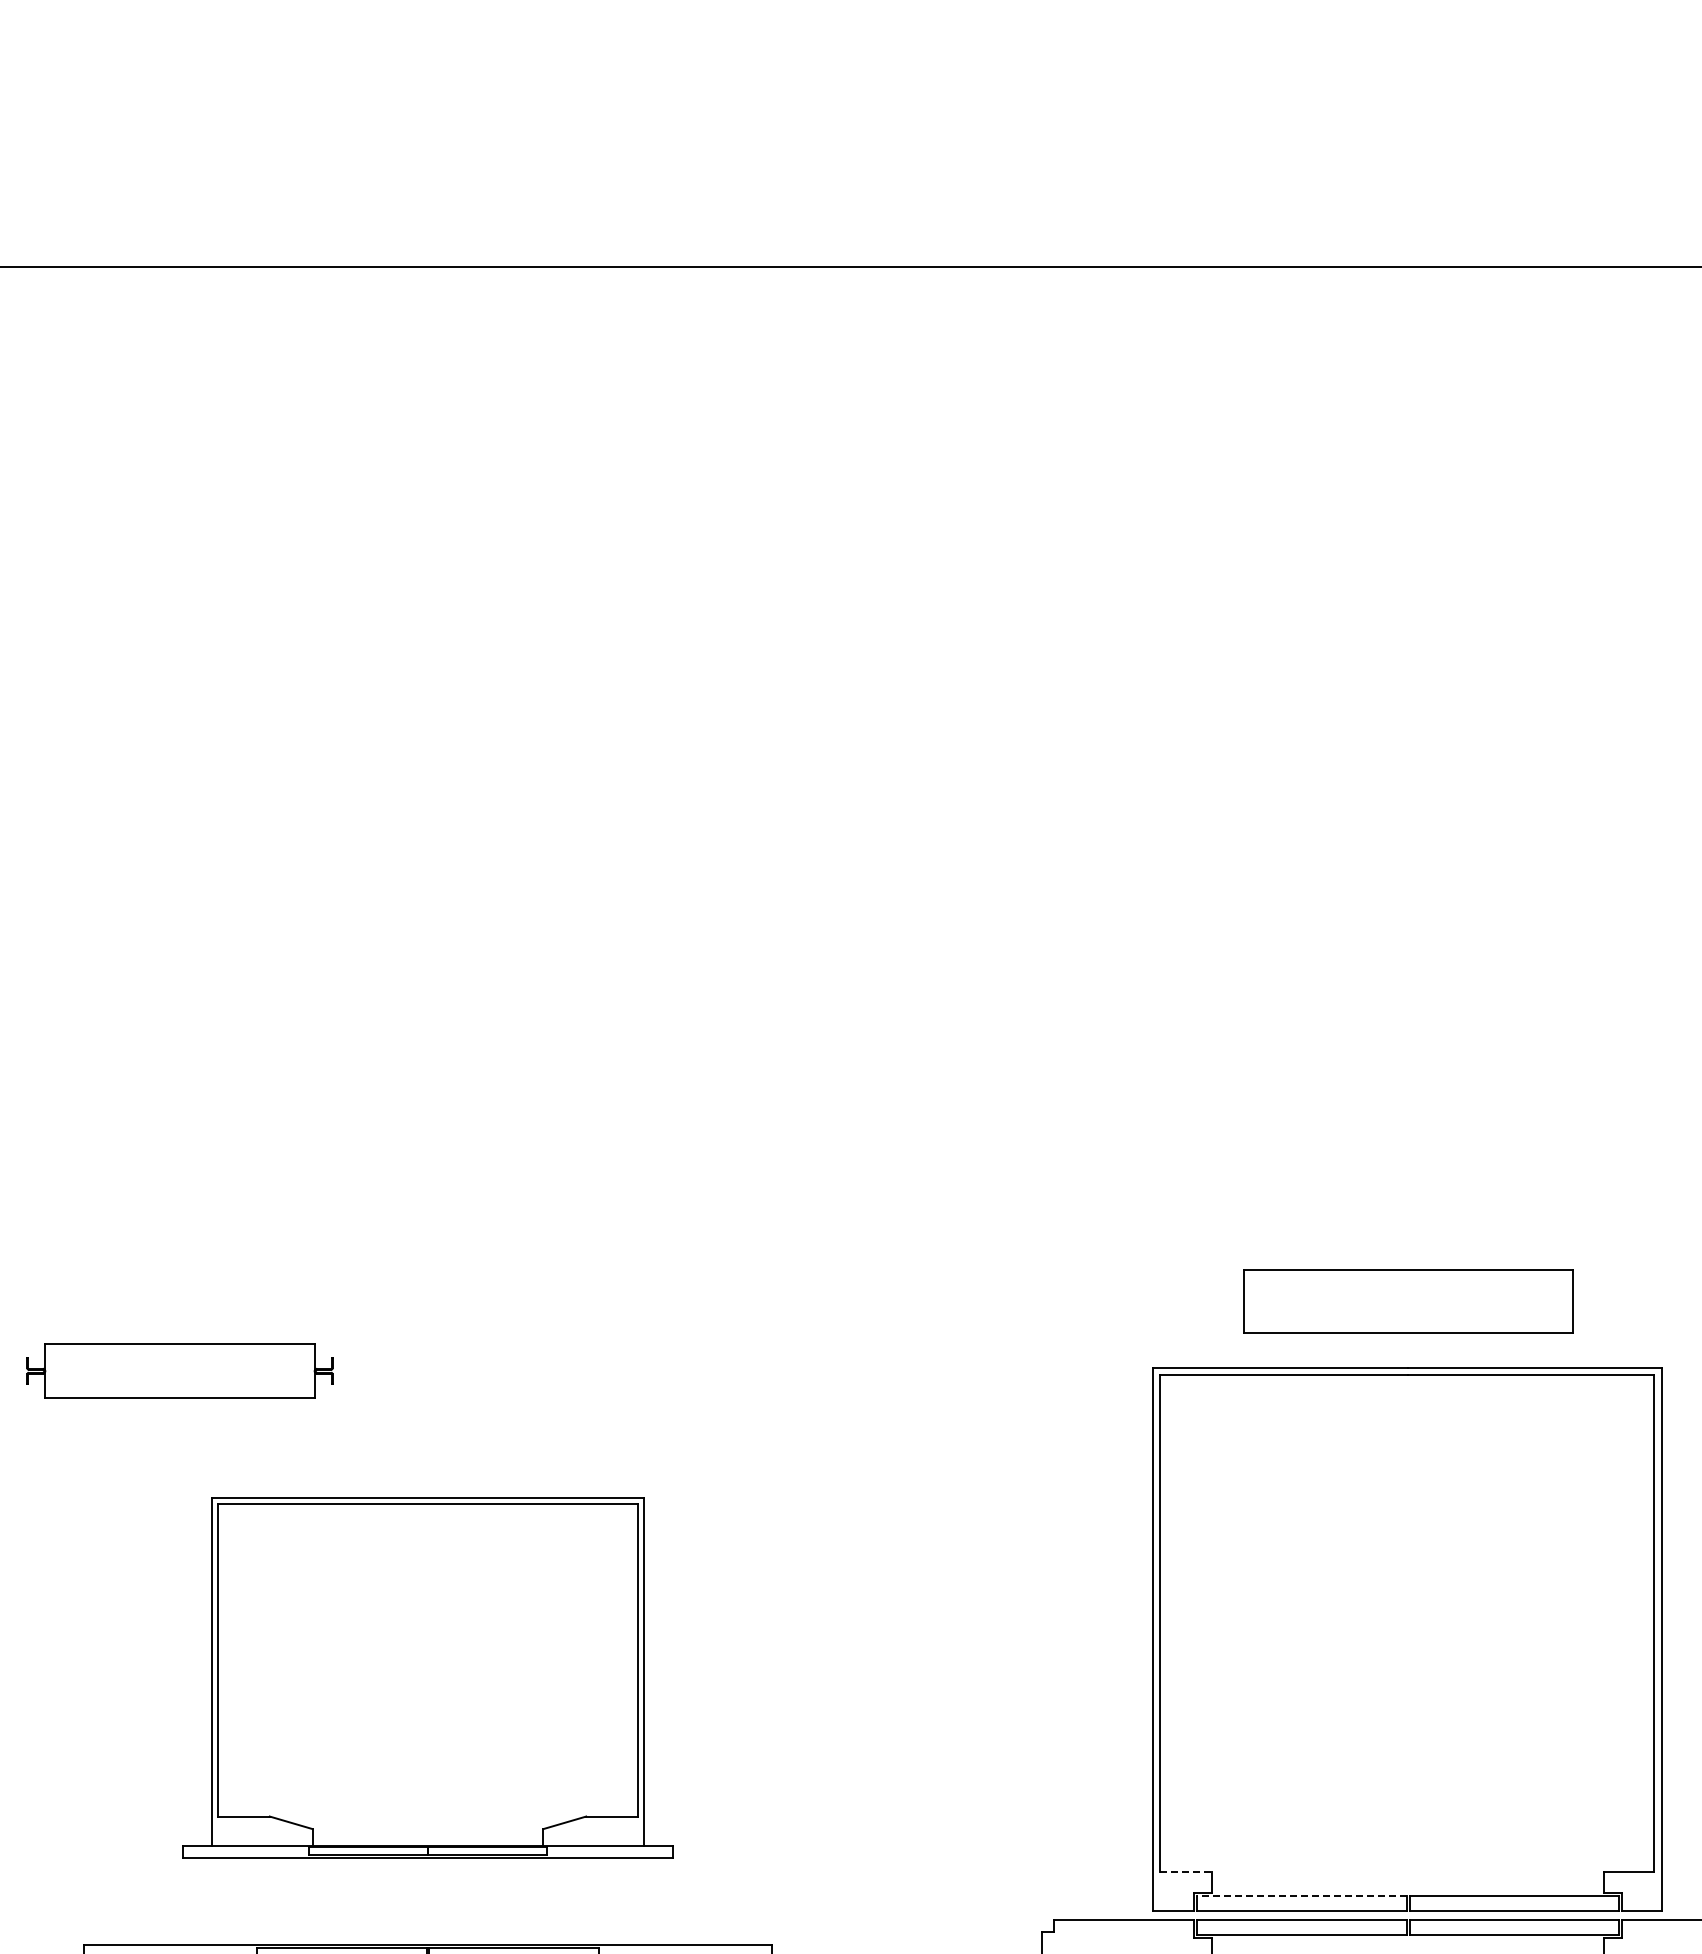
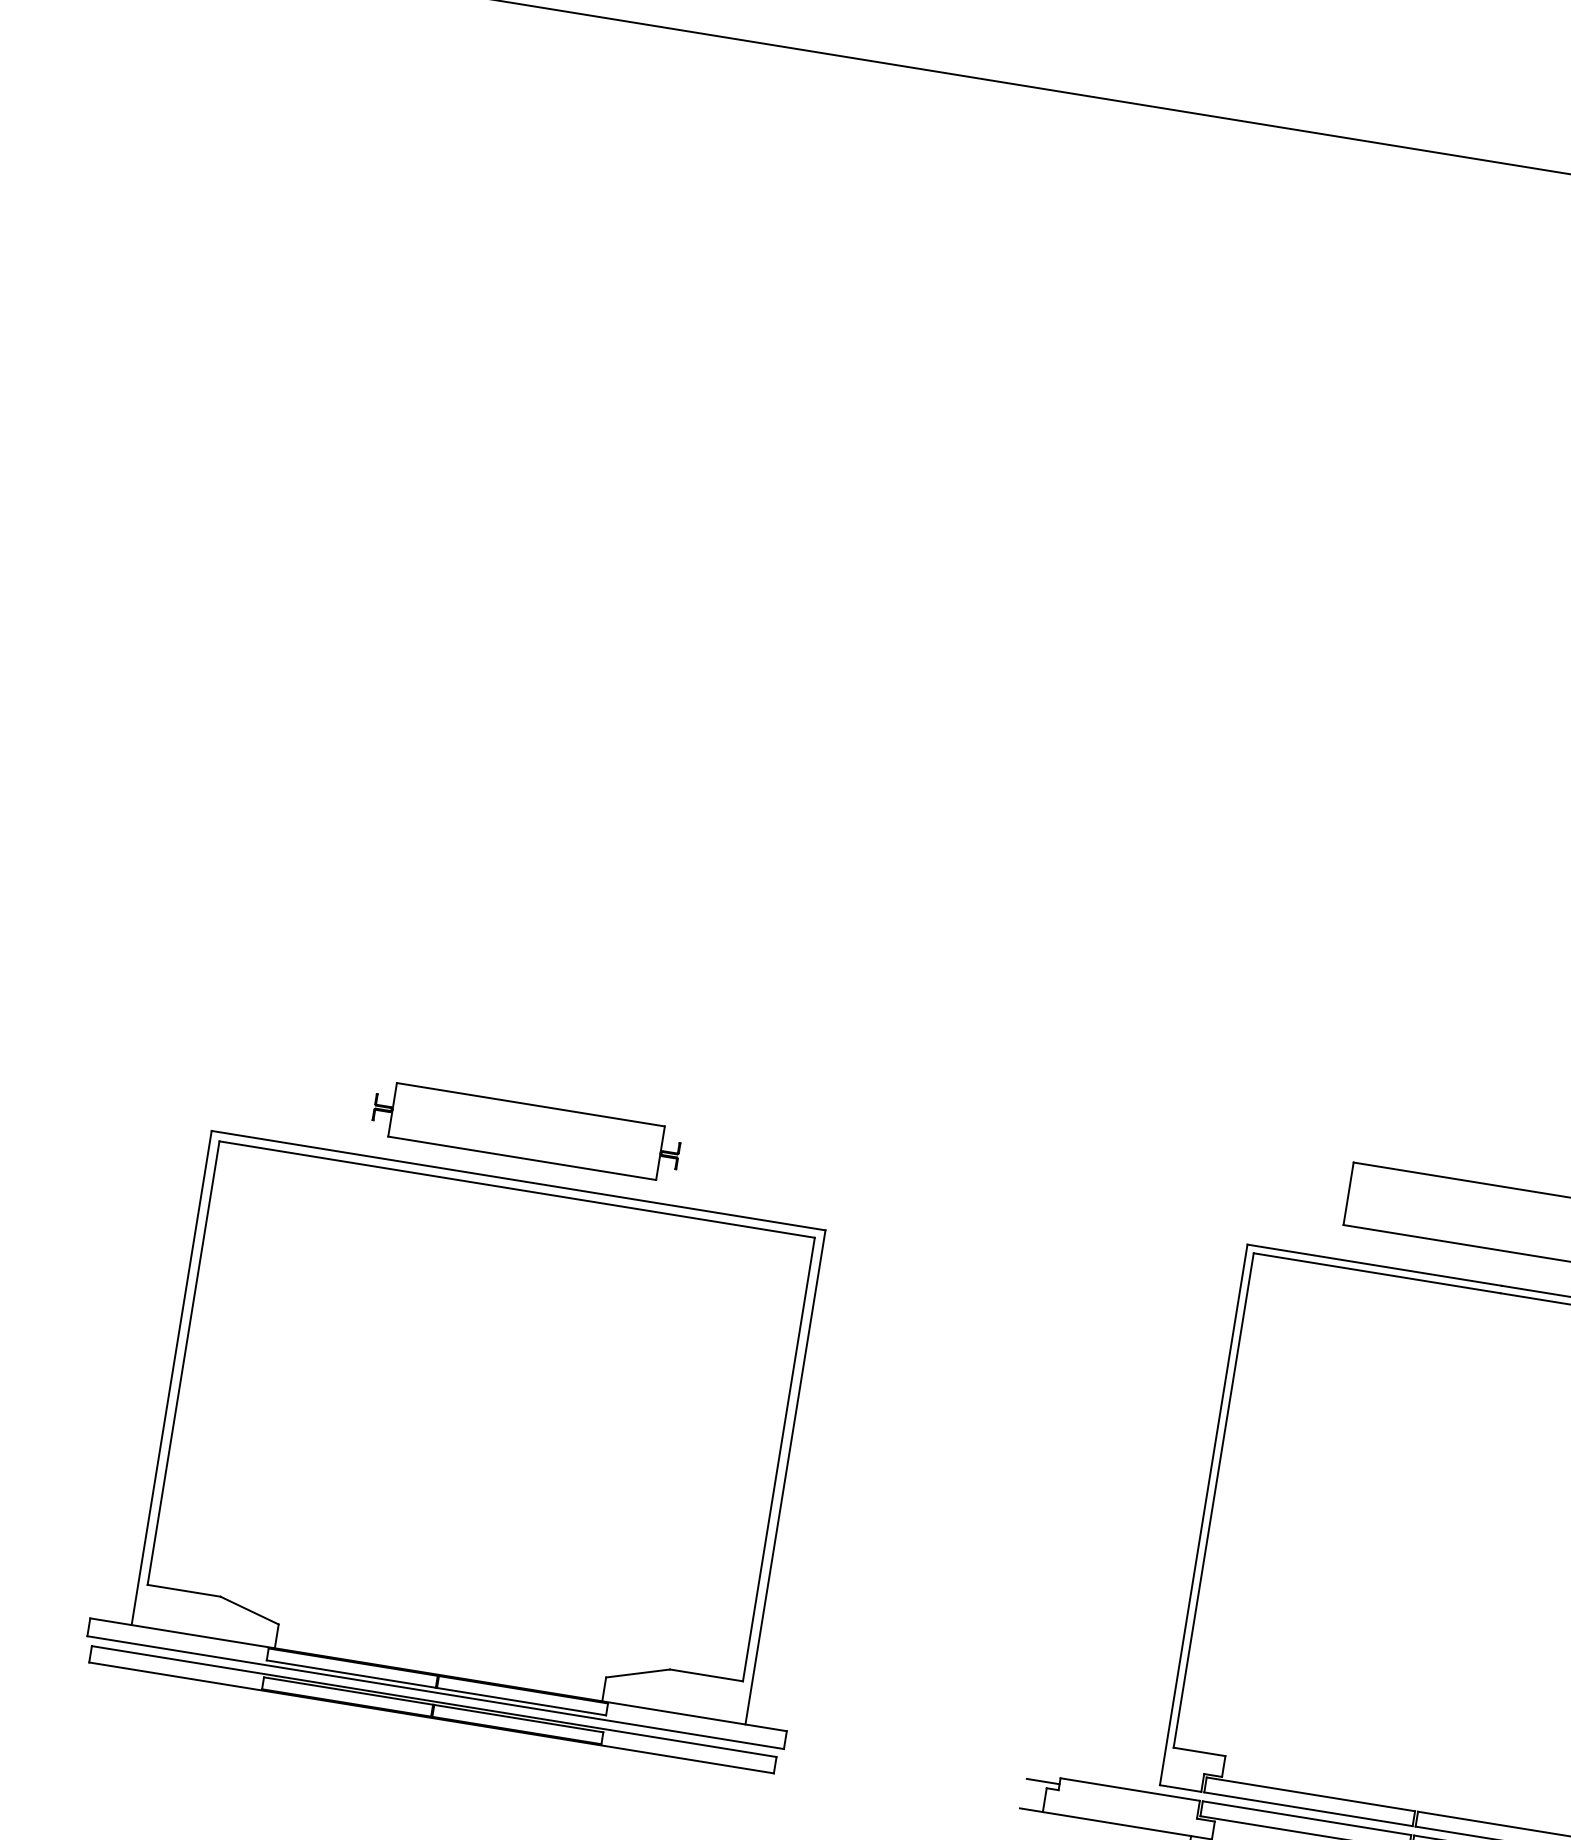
part: (179, 1370) -> (526, 1130), moved
part: (427, 1678) -> (476, 1436), size x1.43
line: (1186, 1872) -> (1199, 1752), dashed -> solid
line: (1301, 1896) -> (1310, 1794), dashed -> solid
line: (1037, 1926) -> (1043, 1781), added

